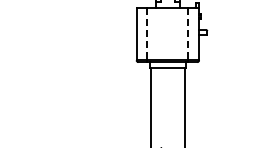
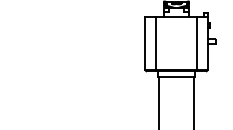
line: (147, 34) -> (156, 43), dashed -> solid
line: (188, 34) -> (197, 43), dashed -> solid

